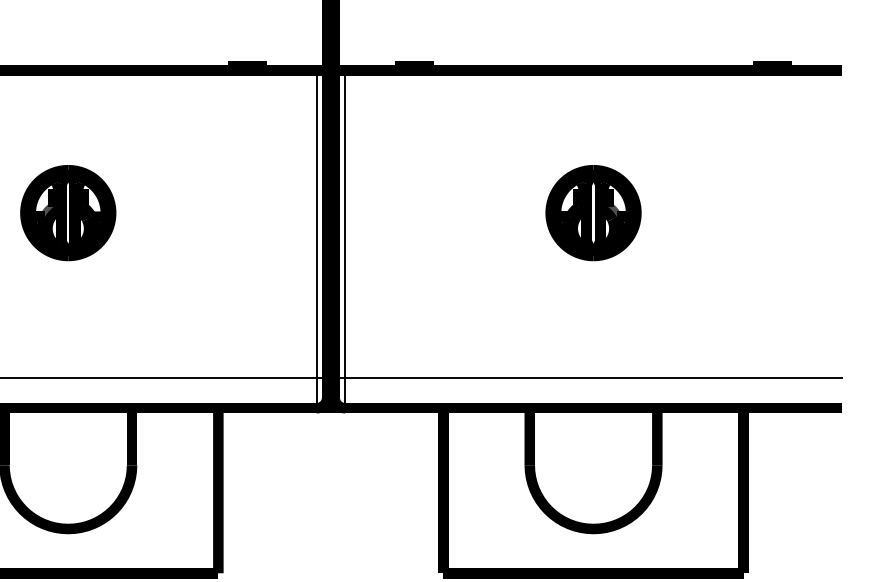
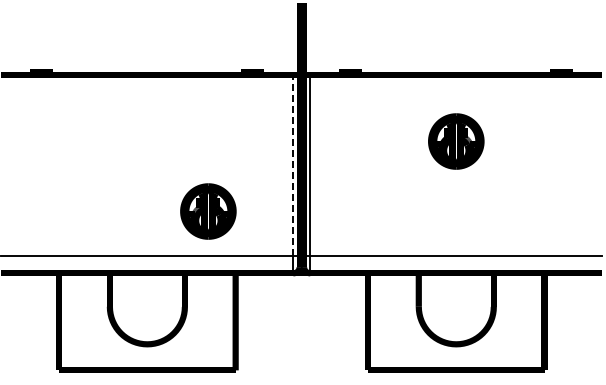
part: (68, 213) -> (208, 211), moved
part: (593, 213) -> (456, 141), moved
line: (316, 223) -> (293, 164), solid -> dashed

